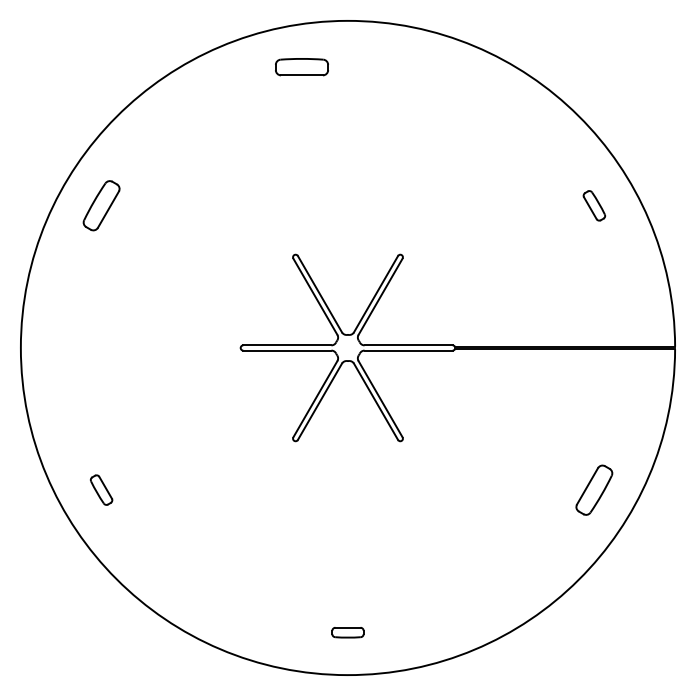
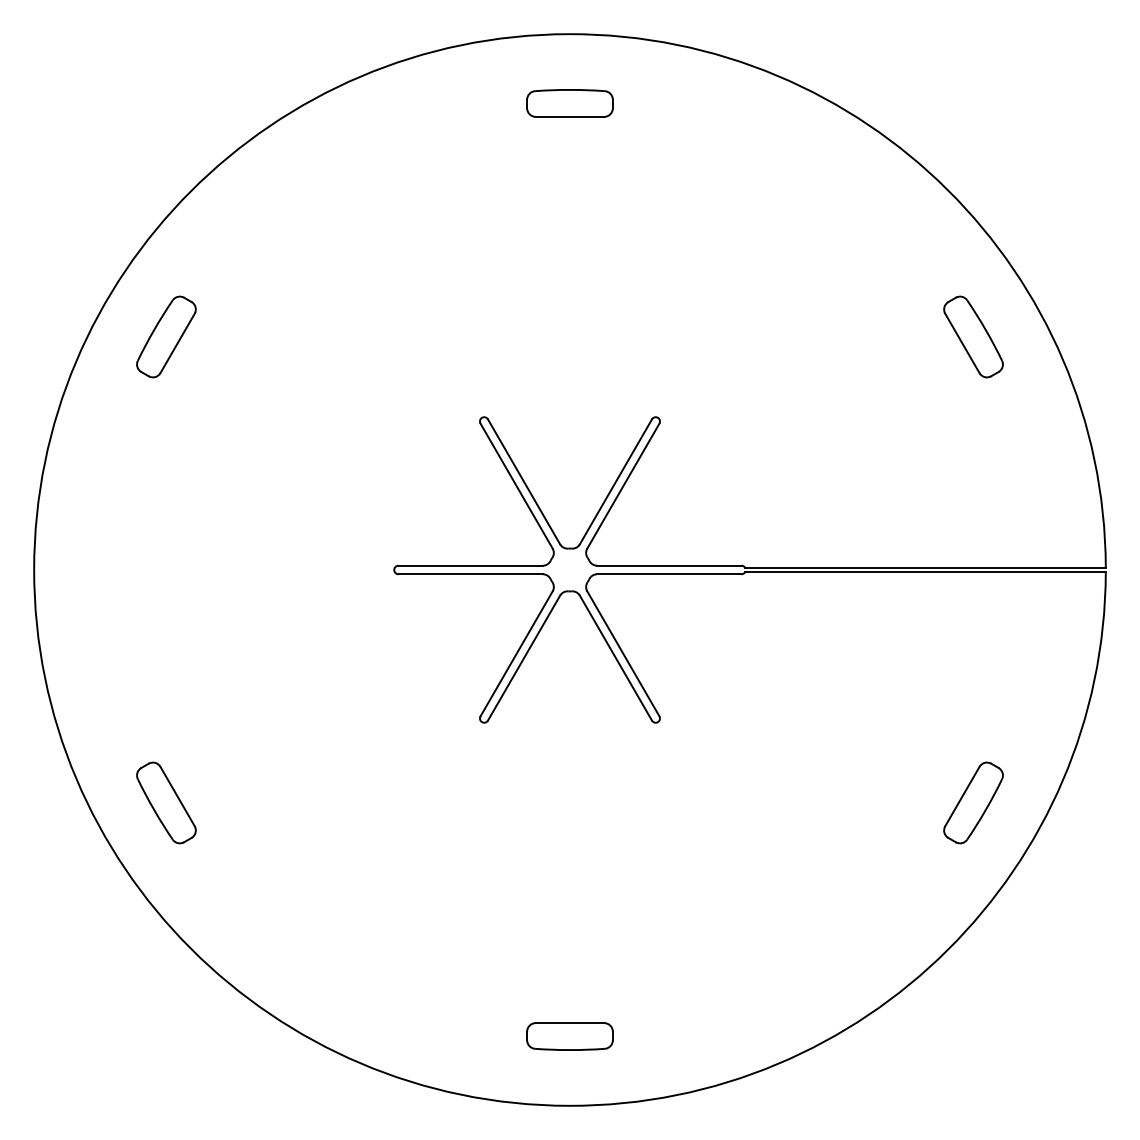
part: (301, 67) -> (569, 103), moved
part: (594, 205) -> (973, 336), size x1.67
part: (101, 489) -> (166, 801), size x1.67
part: (347, 632) -> (569, 1036), size x1.67

